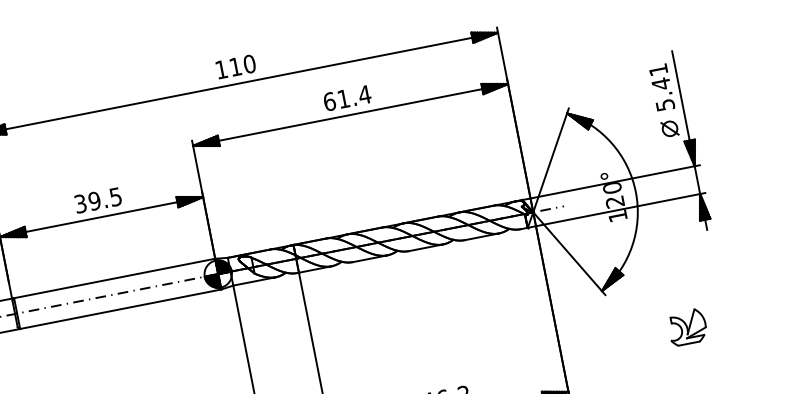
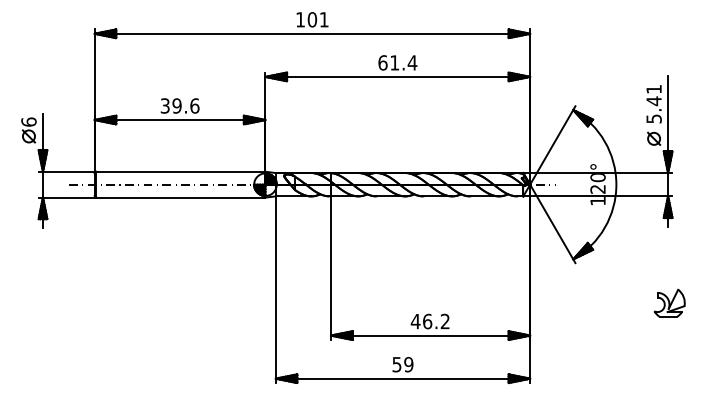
text: (241, 65) -> (317, 19), 110 -> 101
text: (115, 196) -> (194, 105), 39.5 -> 39.6
part: (687, 326) -> (669, 302), moved

